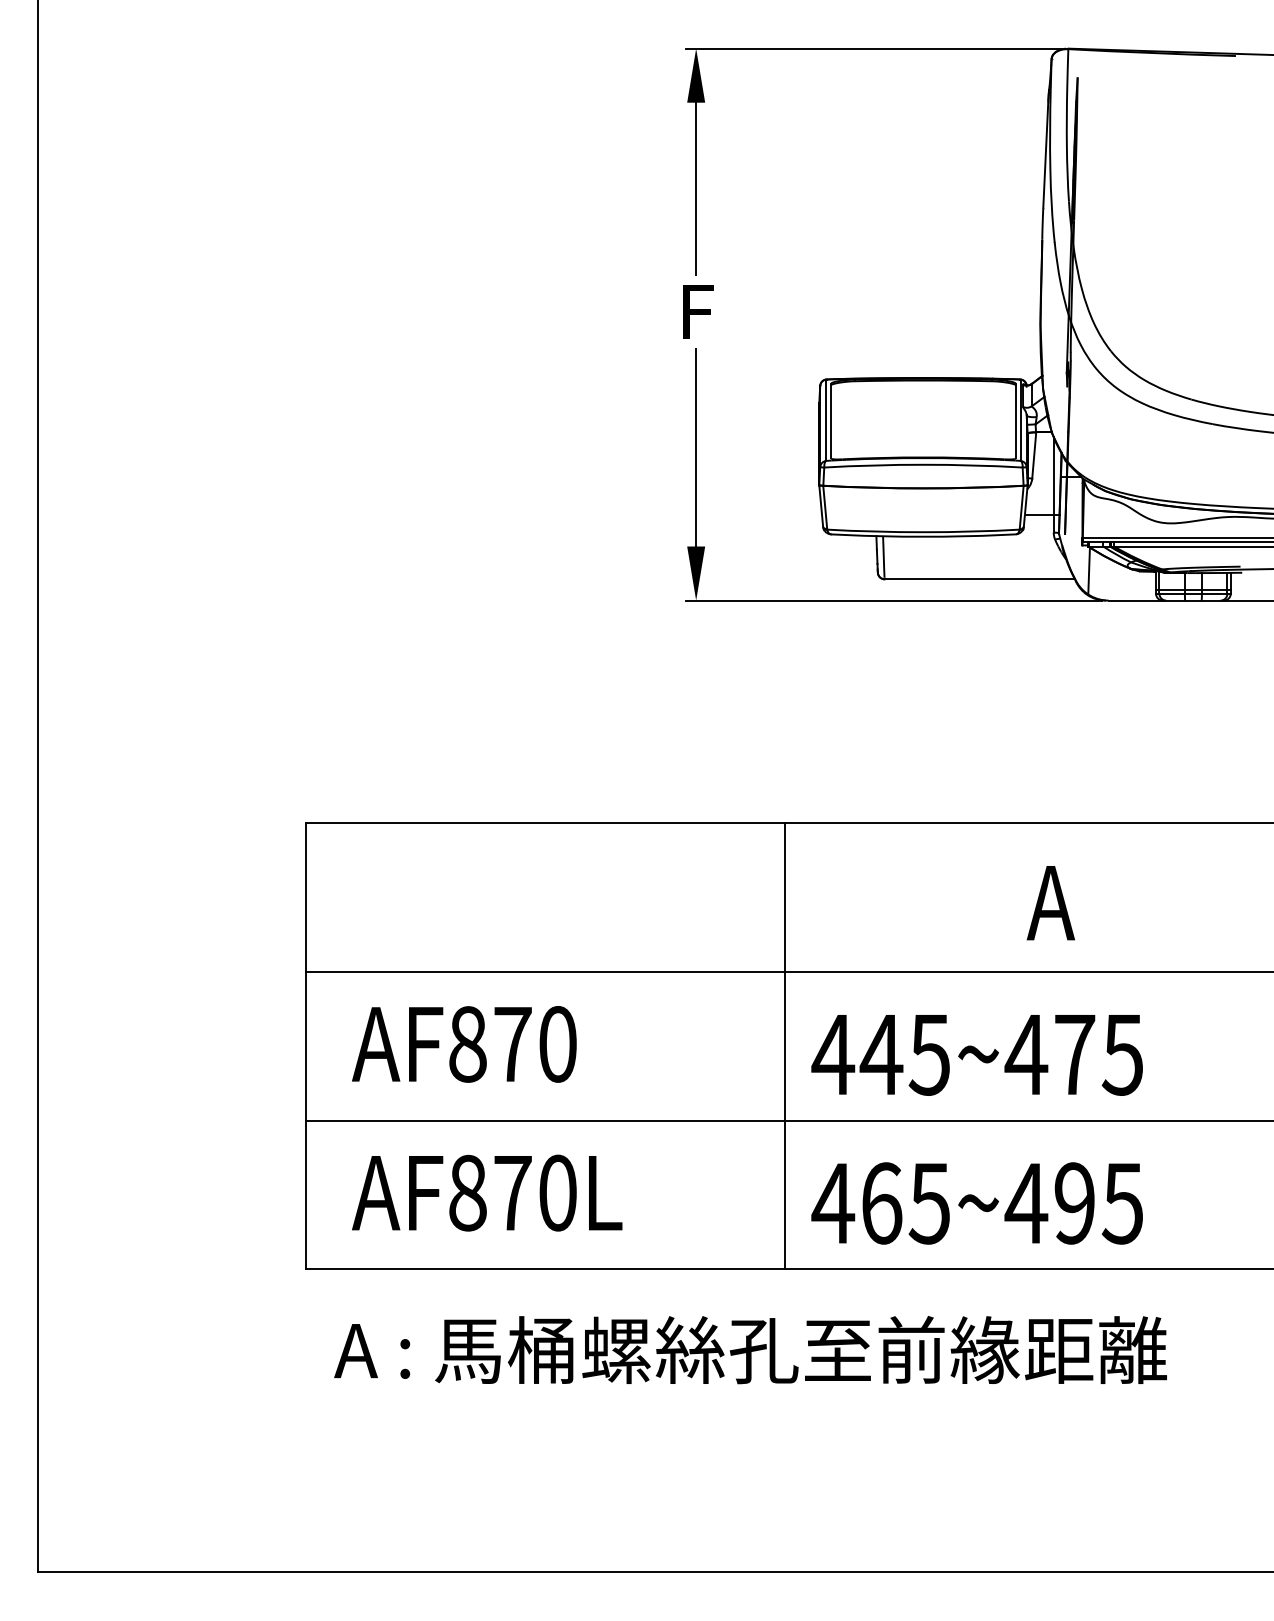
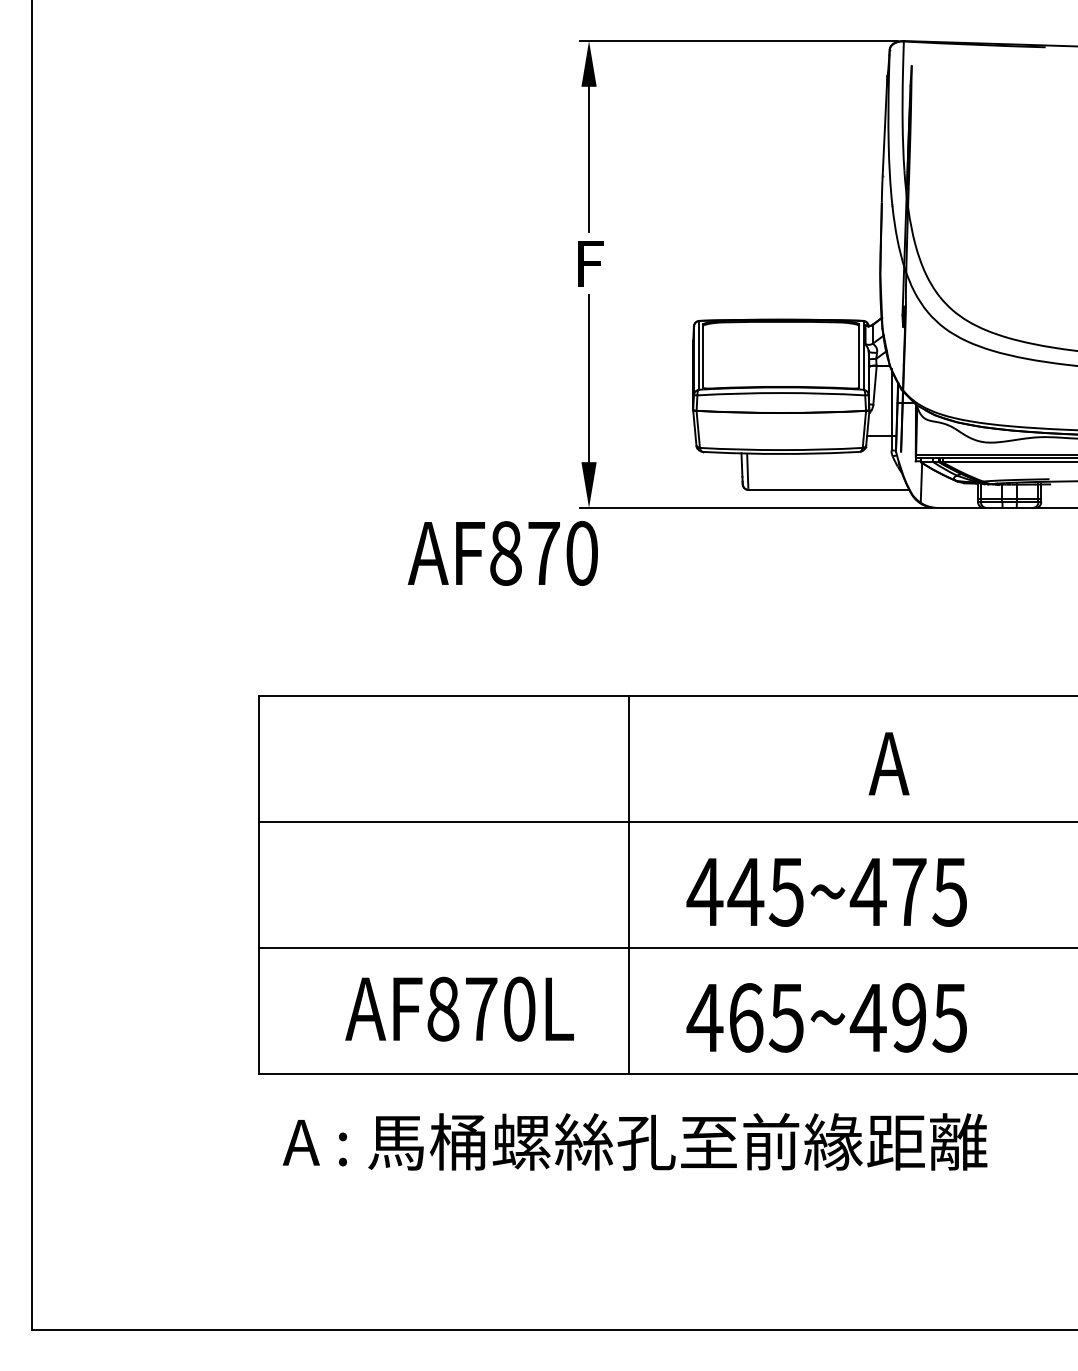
text: (464, 1044) -> (503, 553), moved
line: (784, 1046) -> (629, 885), moved
text: (487, 1192) -> (459, 1008), moved

